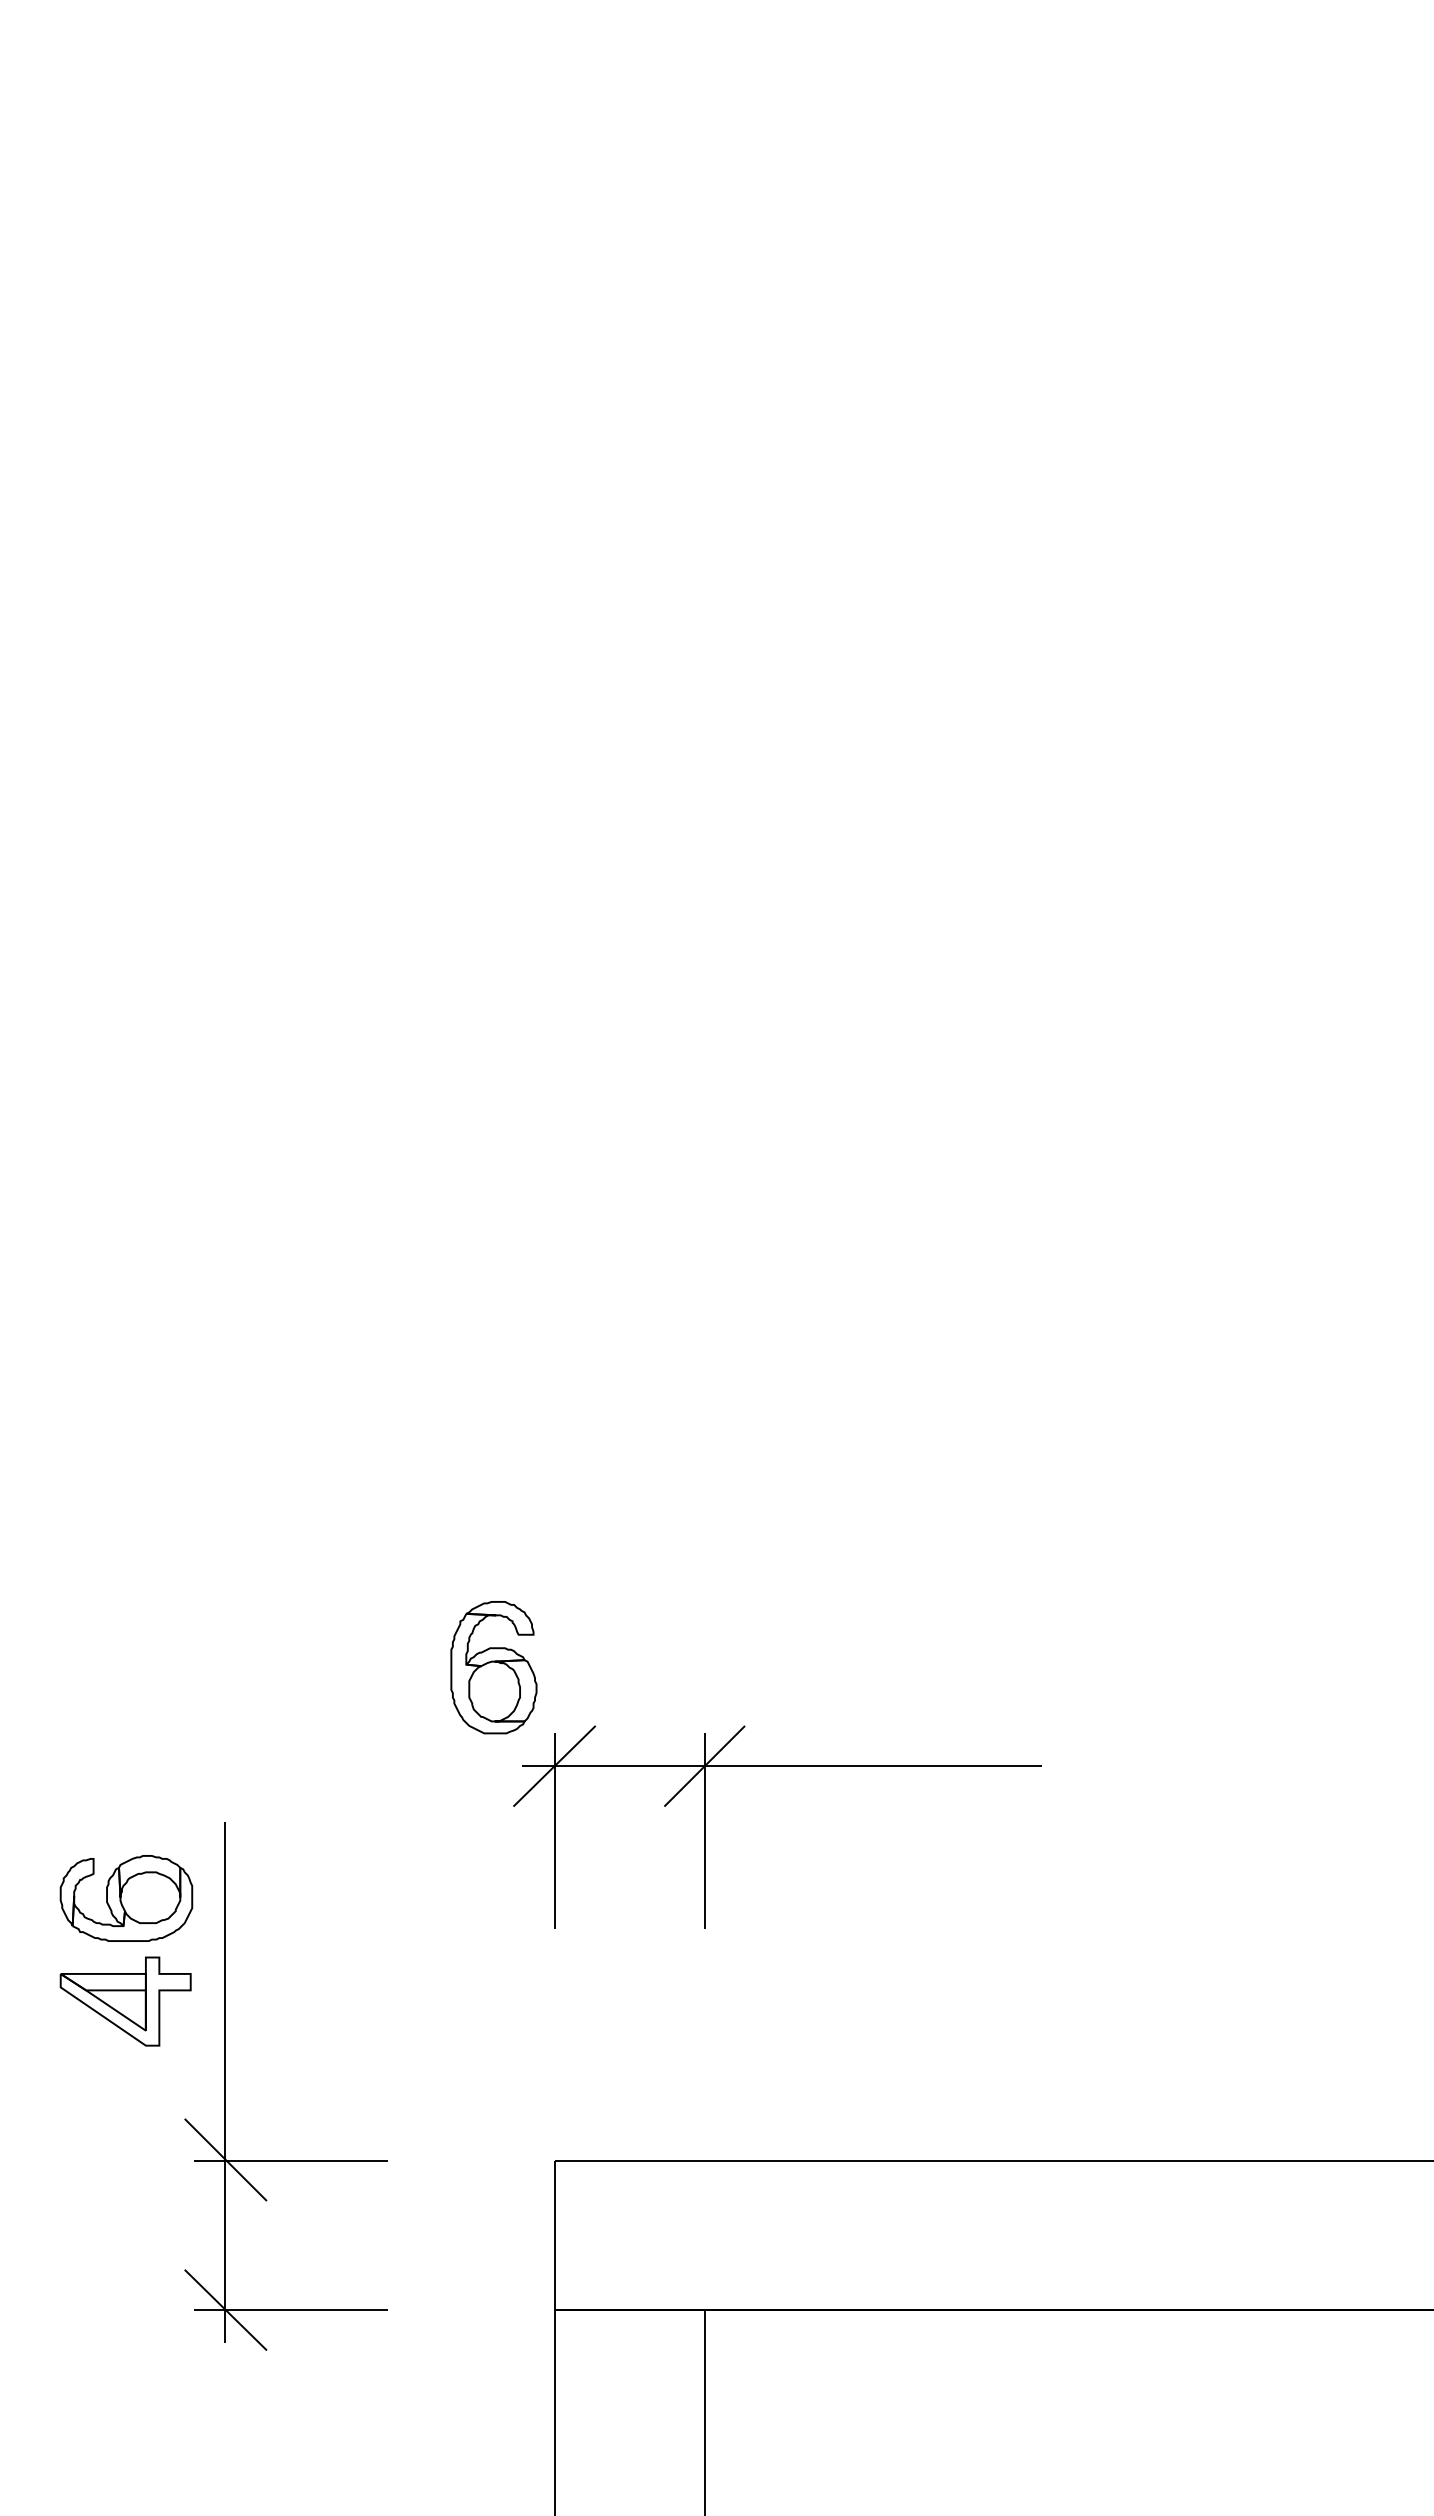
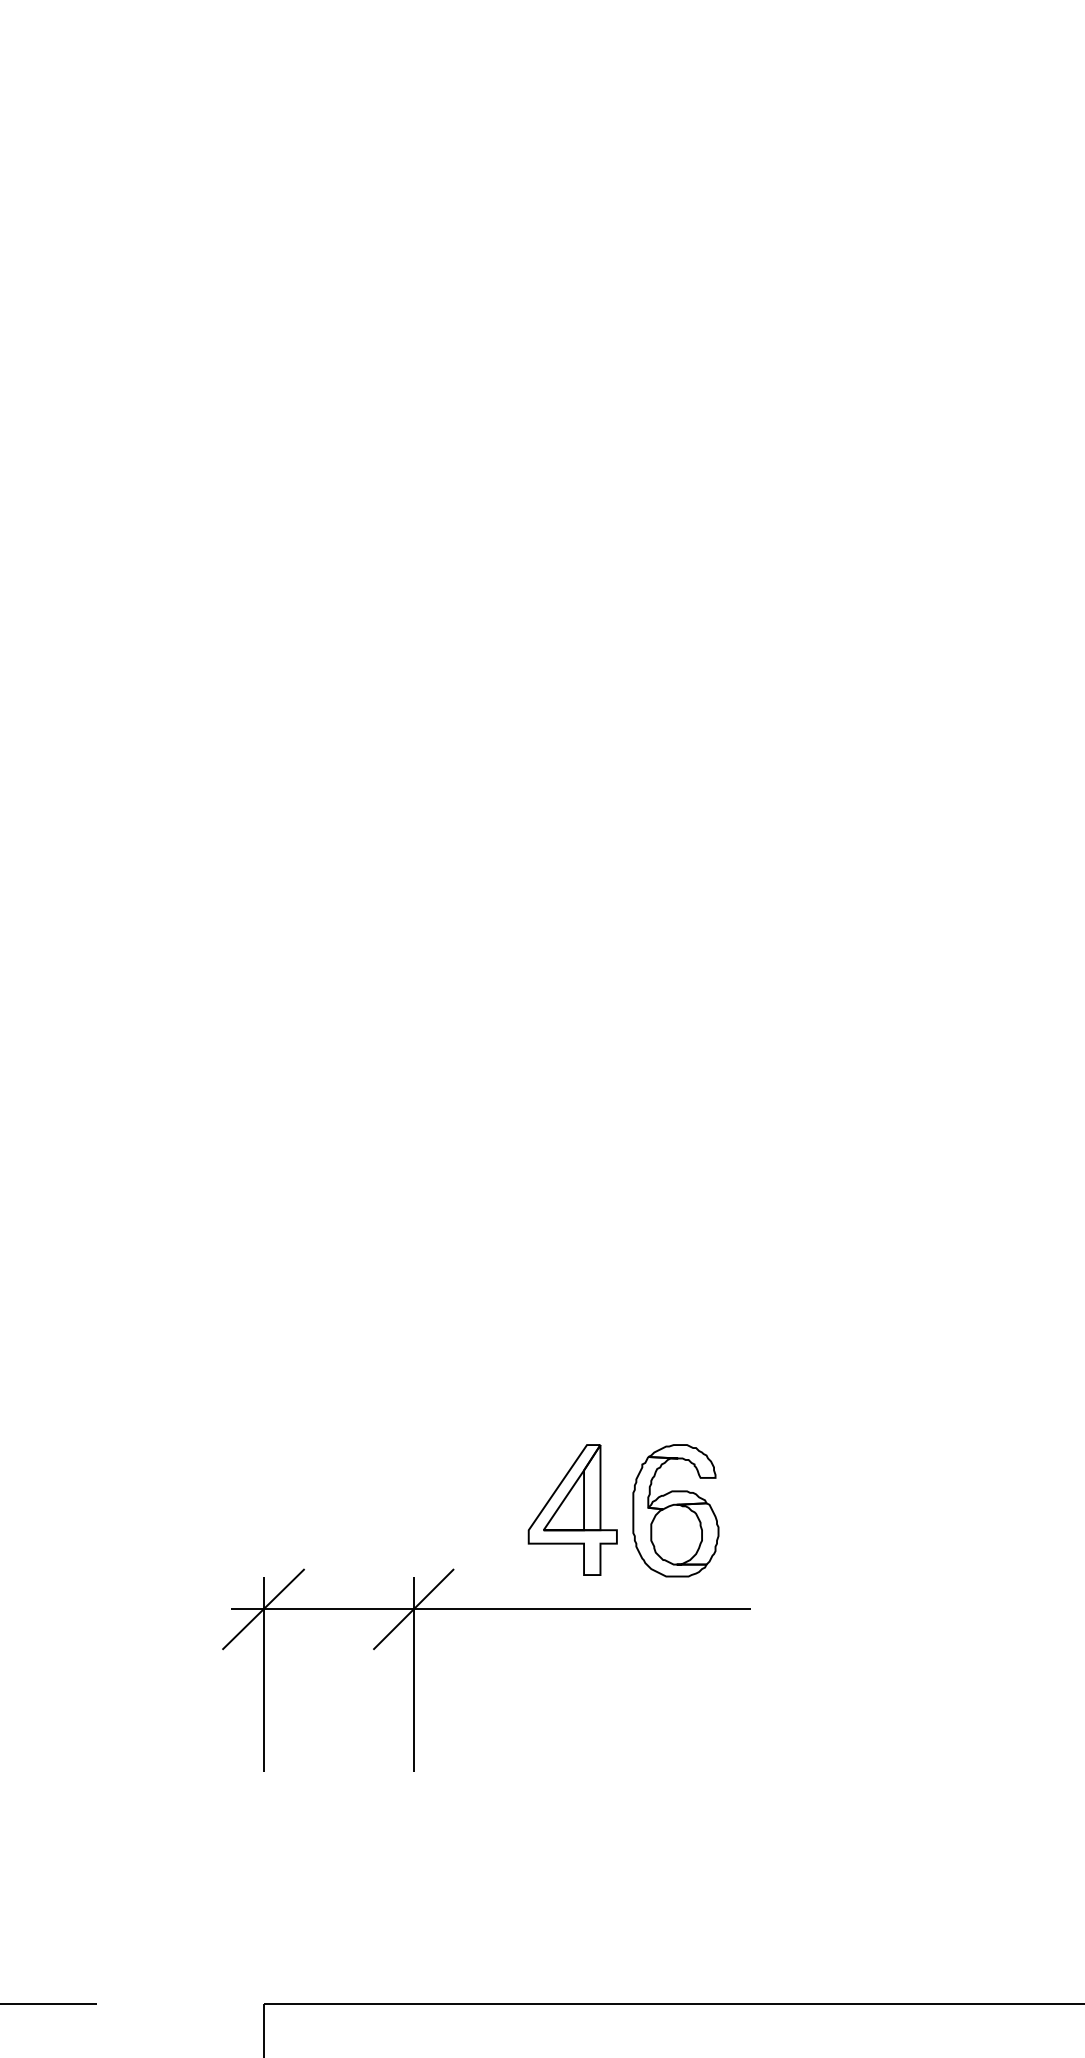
part: (863, 1666) -> (572, 1509), added
part: (493, 1667) -> (675, 1510), moved

